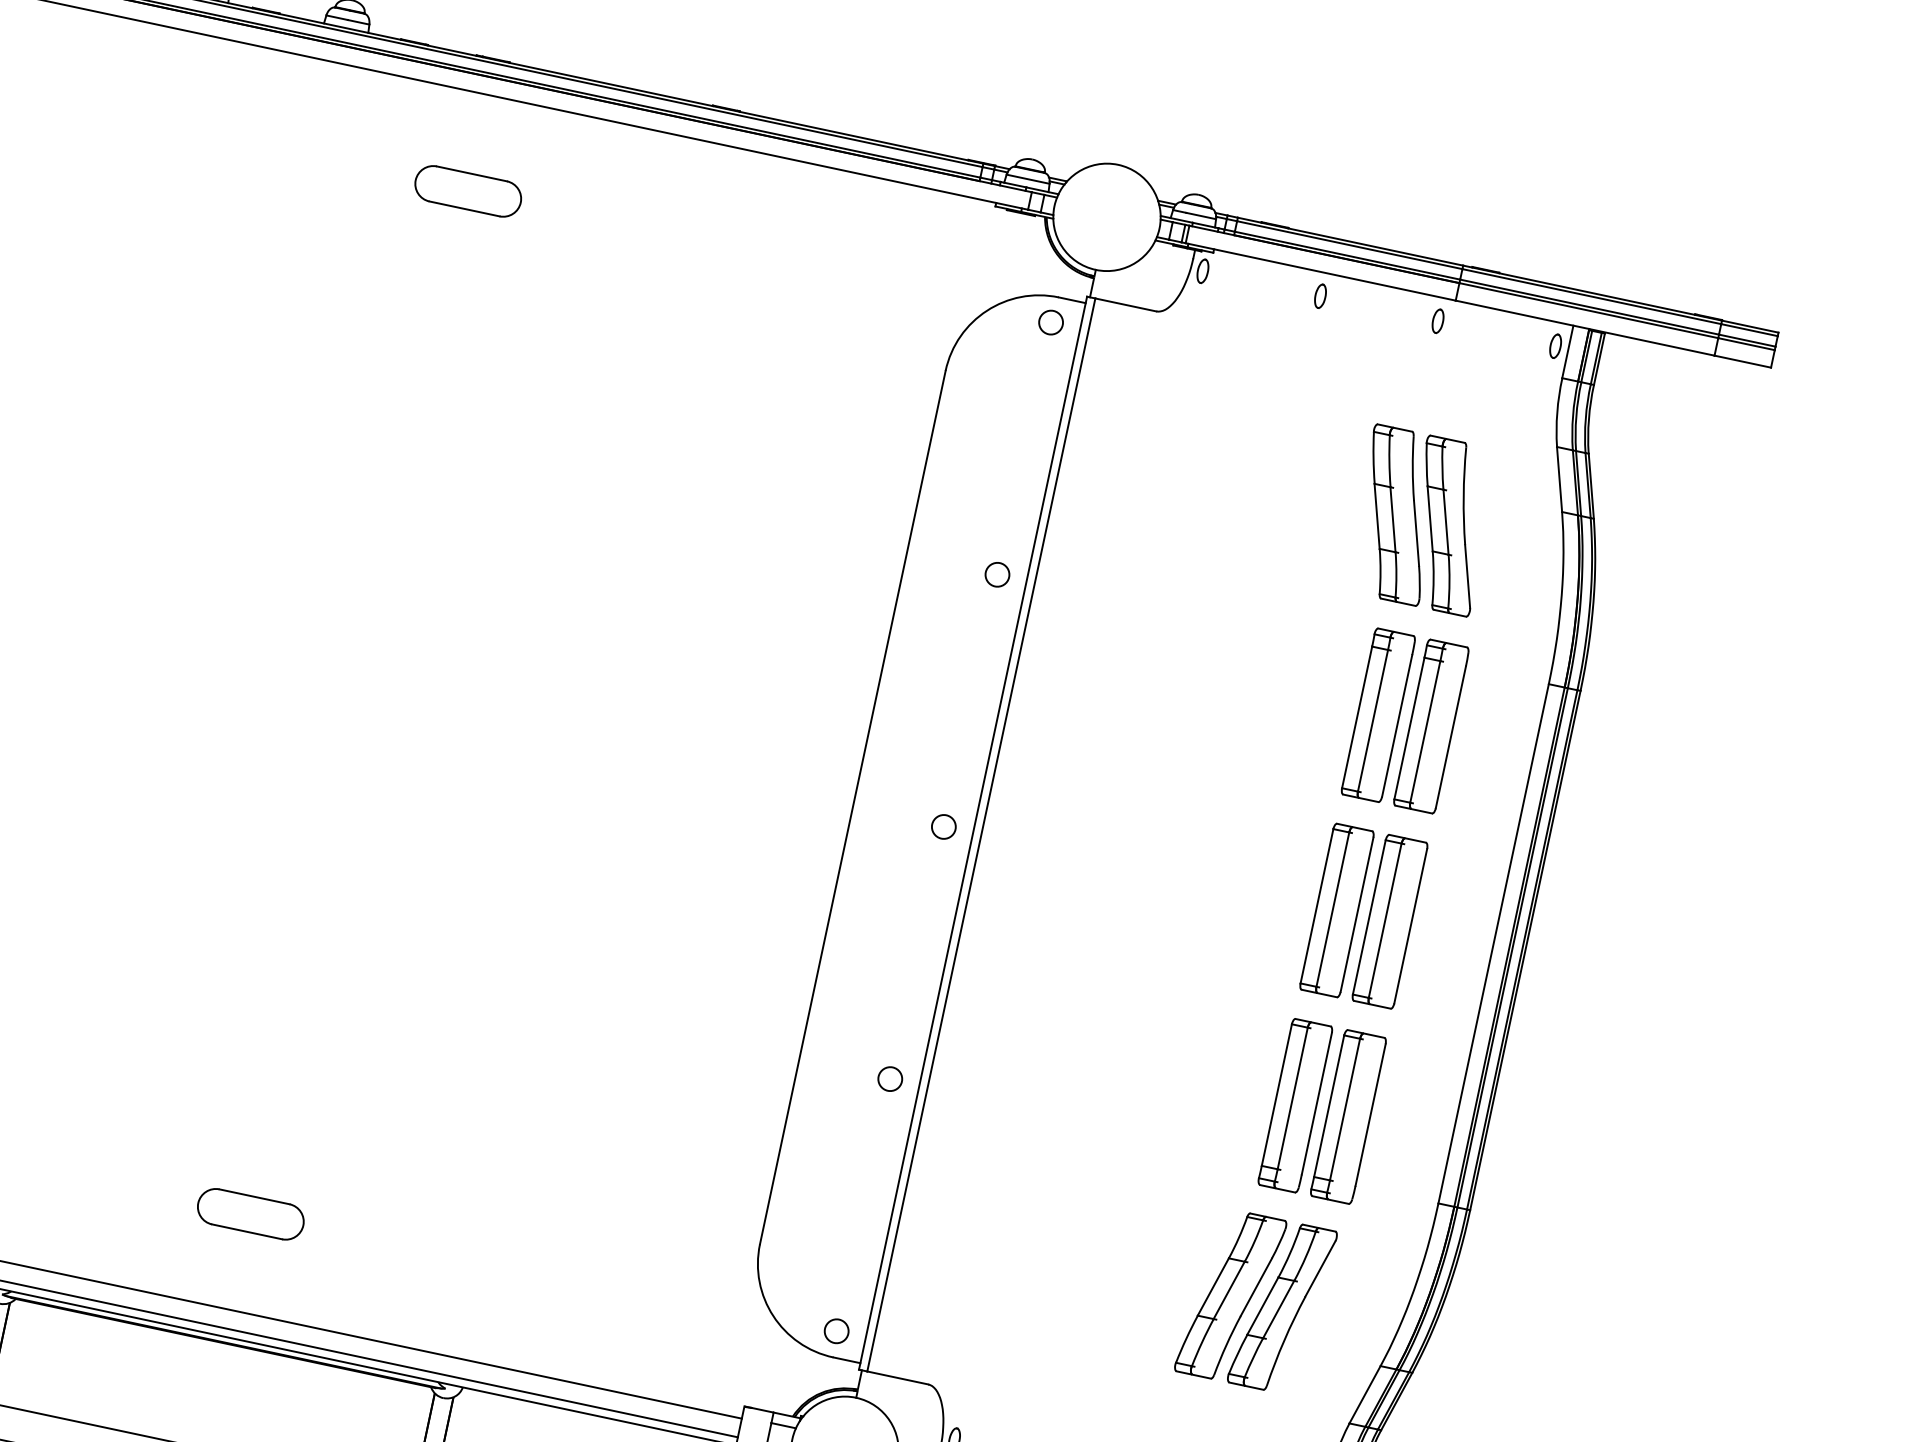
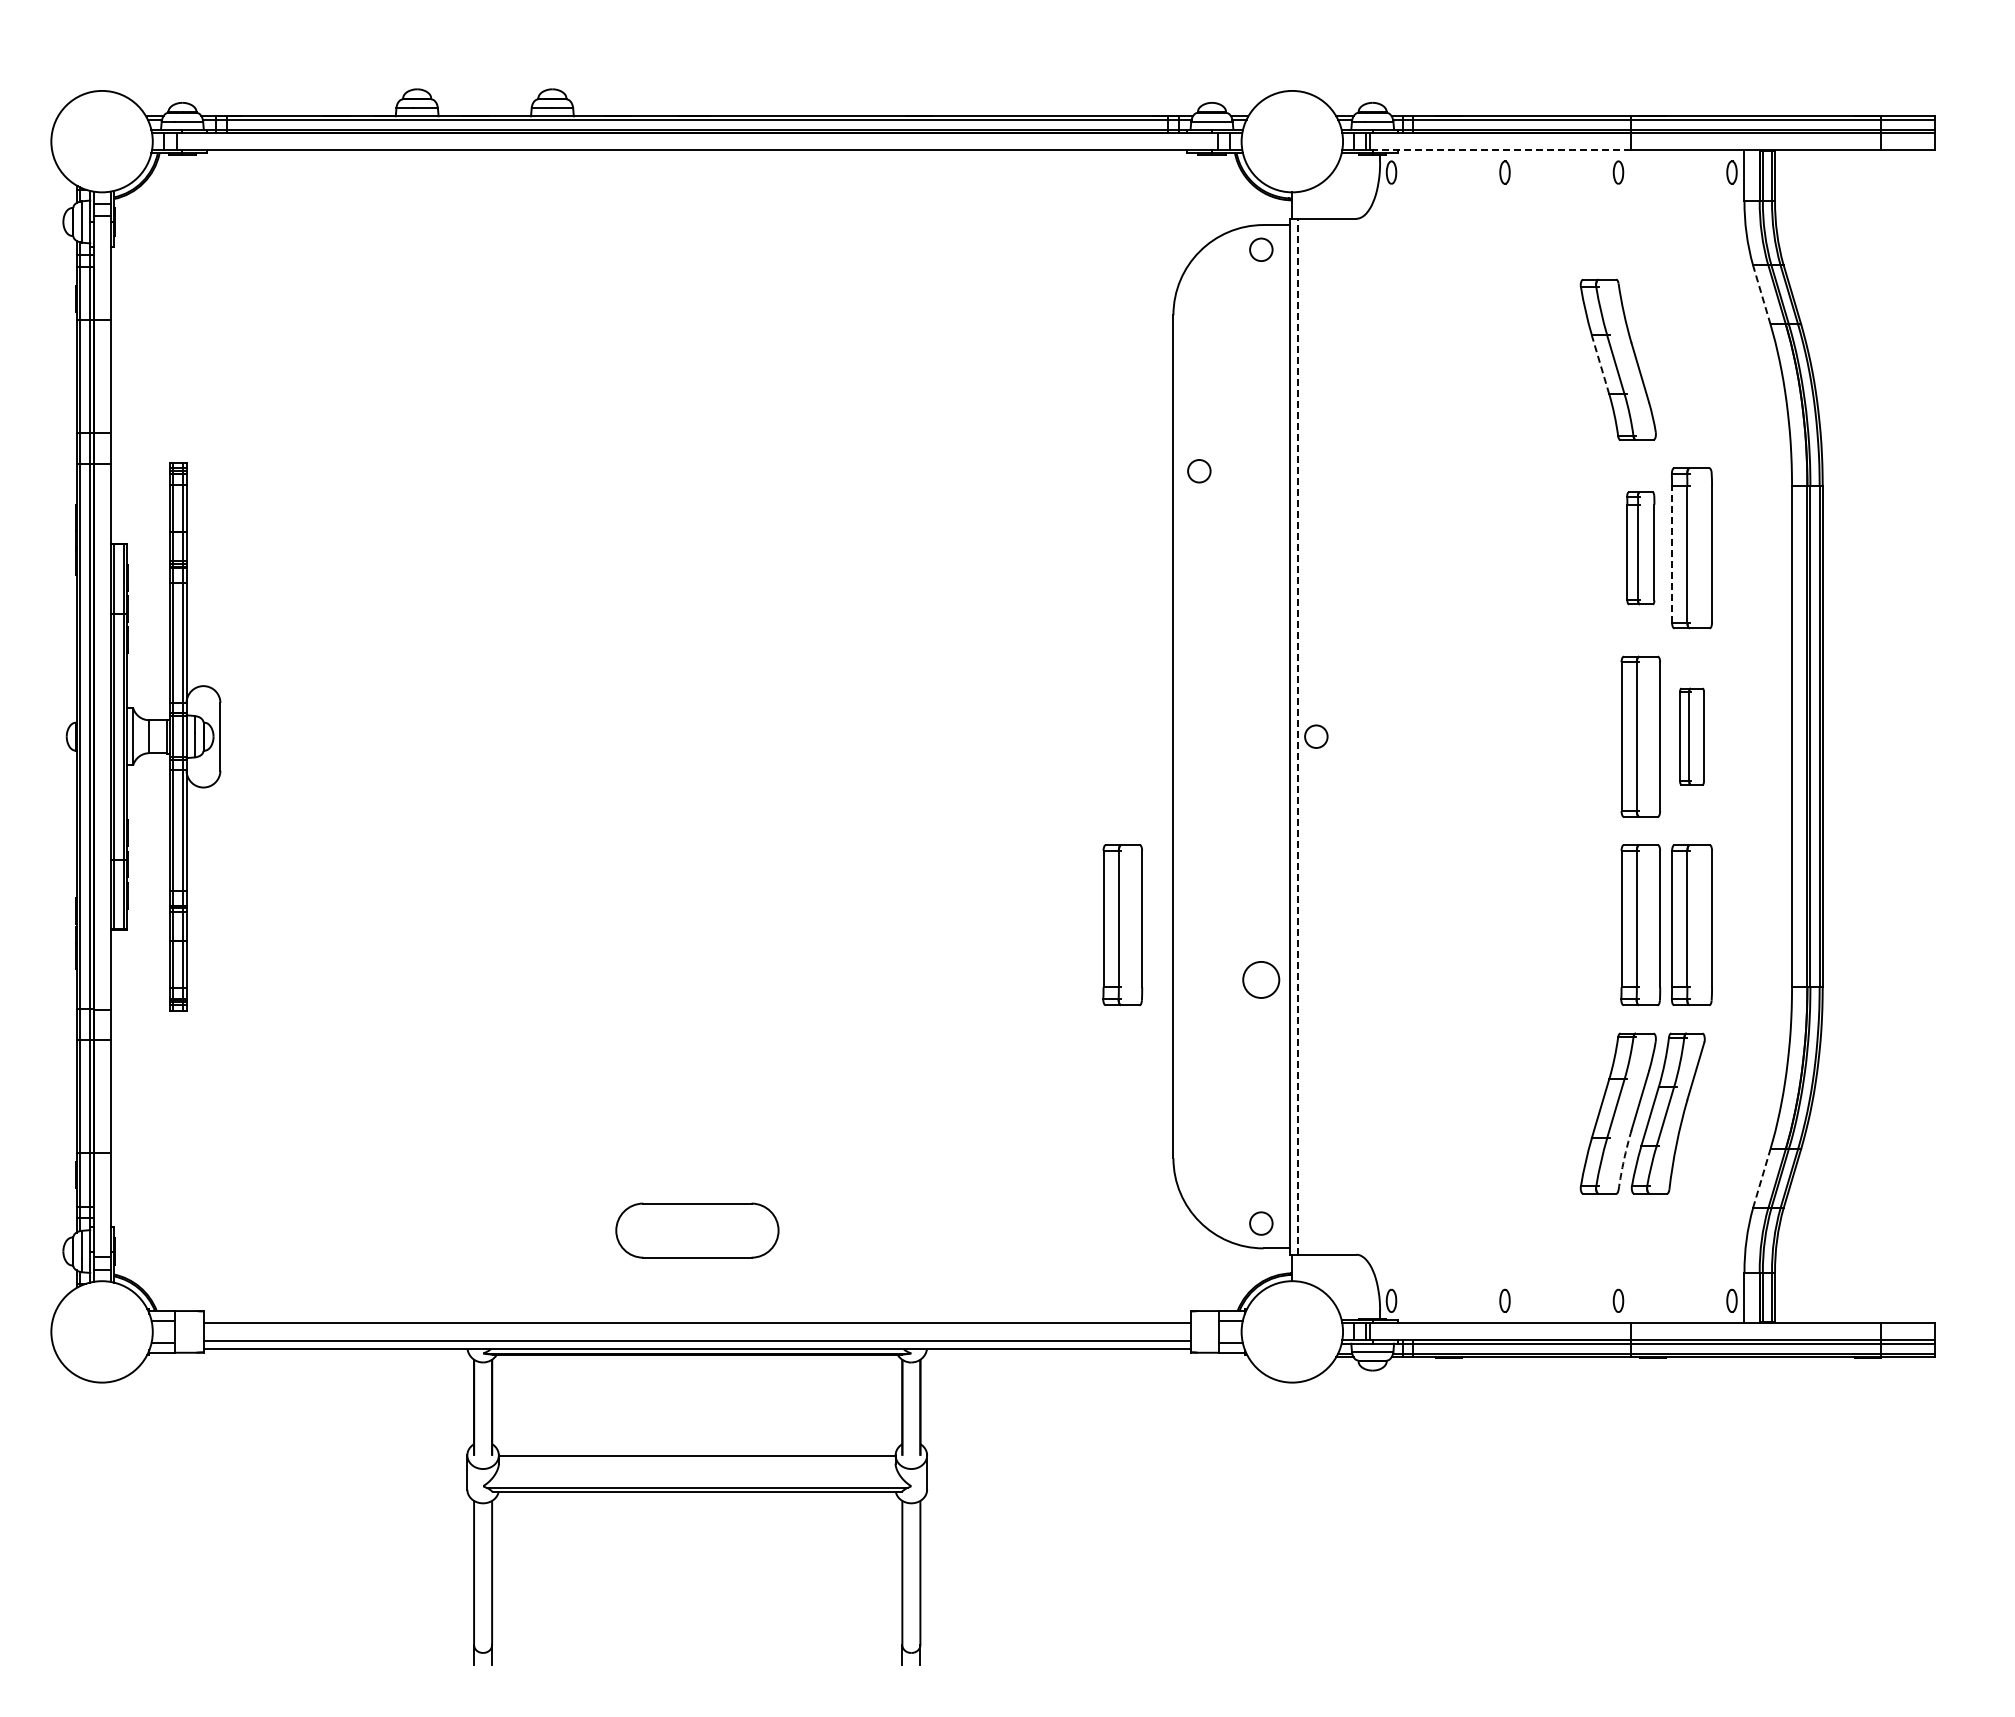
part: (467, 190) -> (696, 242), removed
line: (1319, 272) -> (1499, 150), solid -> dashed
line: (1559, 479) -> (1761, 294), solid -> dashed
line: (1377, 516) -> (1600, 364), solid -> dashed
part: (1447, 525) -> (1667, 359), removed
circle: (997, 575) -> (1199, 471), moved
part: (1378, 715) -> (1640, 548), size x0.7
line: (1410, 727) -> (1672, 553), solid -> dashed
circle: (944, 826) -> (1316, 736), moved
line: (981, 834) -> (1297, 736), solid -> dashed
part: (1389, 921) -> (1691, 736), size x0.6
part: (758, 991) -> (1122, 925), added
circle: (890, 1079) -> (1261, 980), size x1.6
part: (250, 1214) -> (696, 1230), size x1.6
arc: (1226, 1344) -> (1624, 1159), solid -> dashed
line: (1364, 1394) -> (1761, 1178), solid -> dashed

